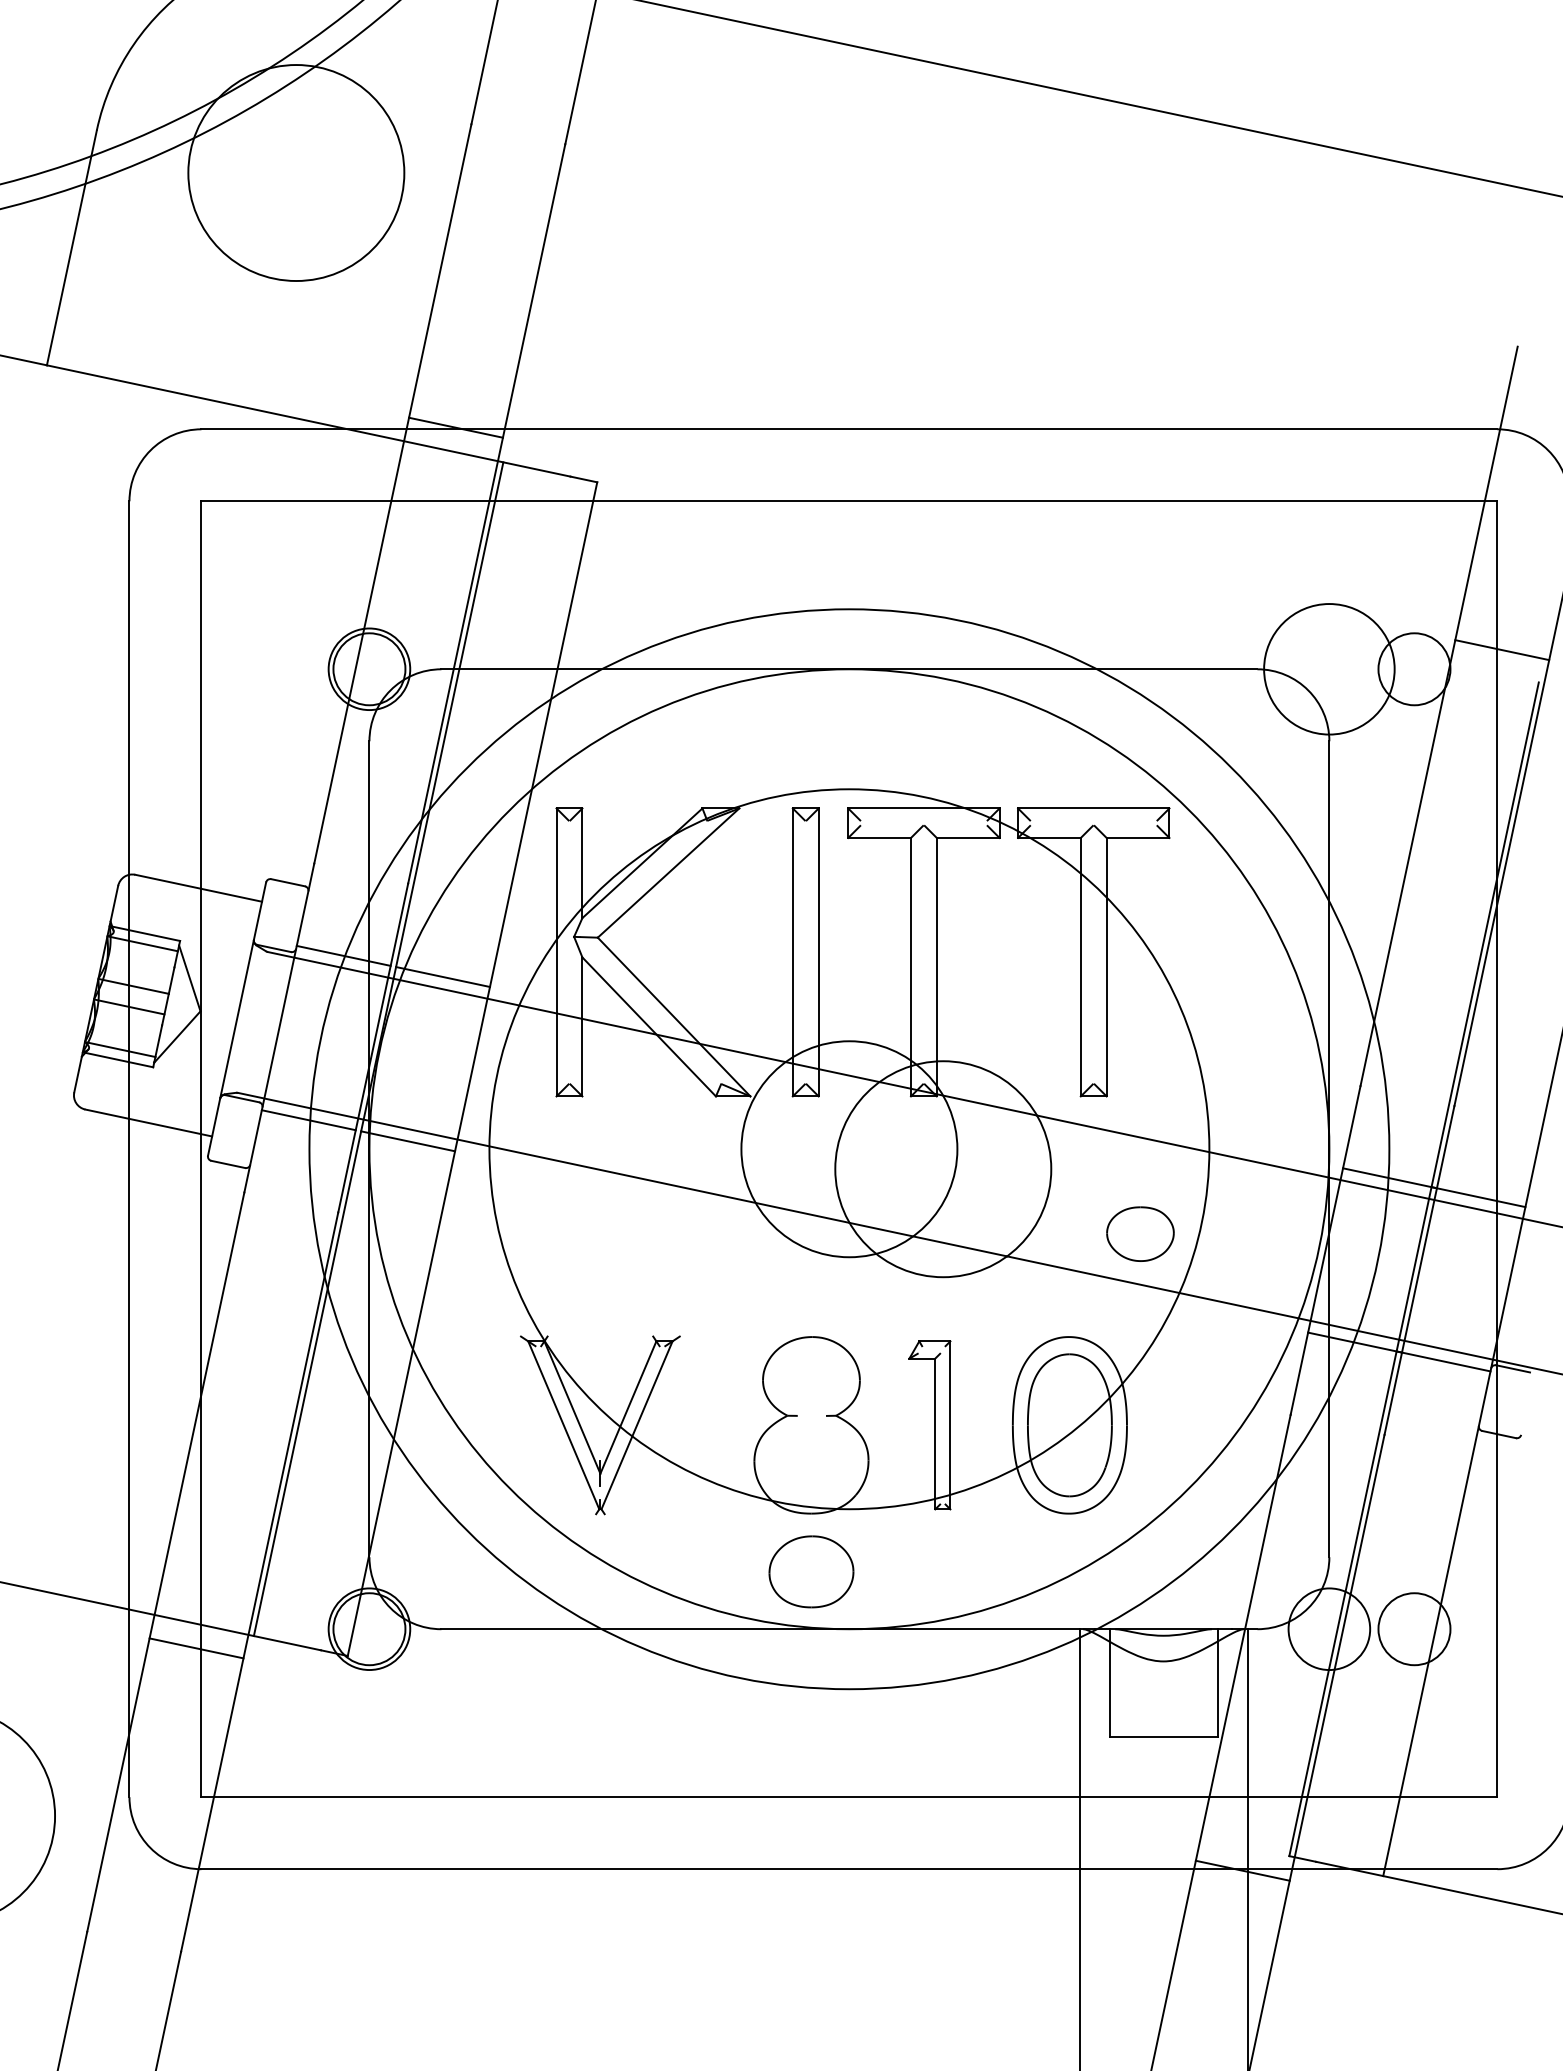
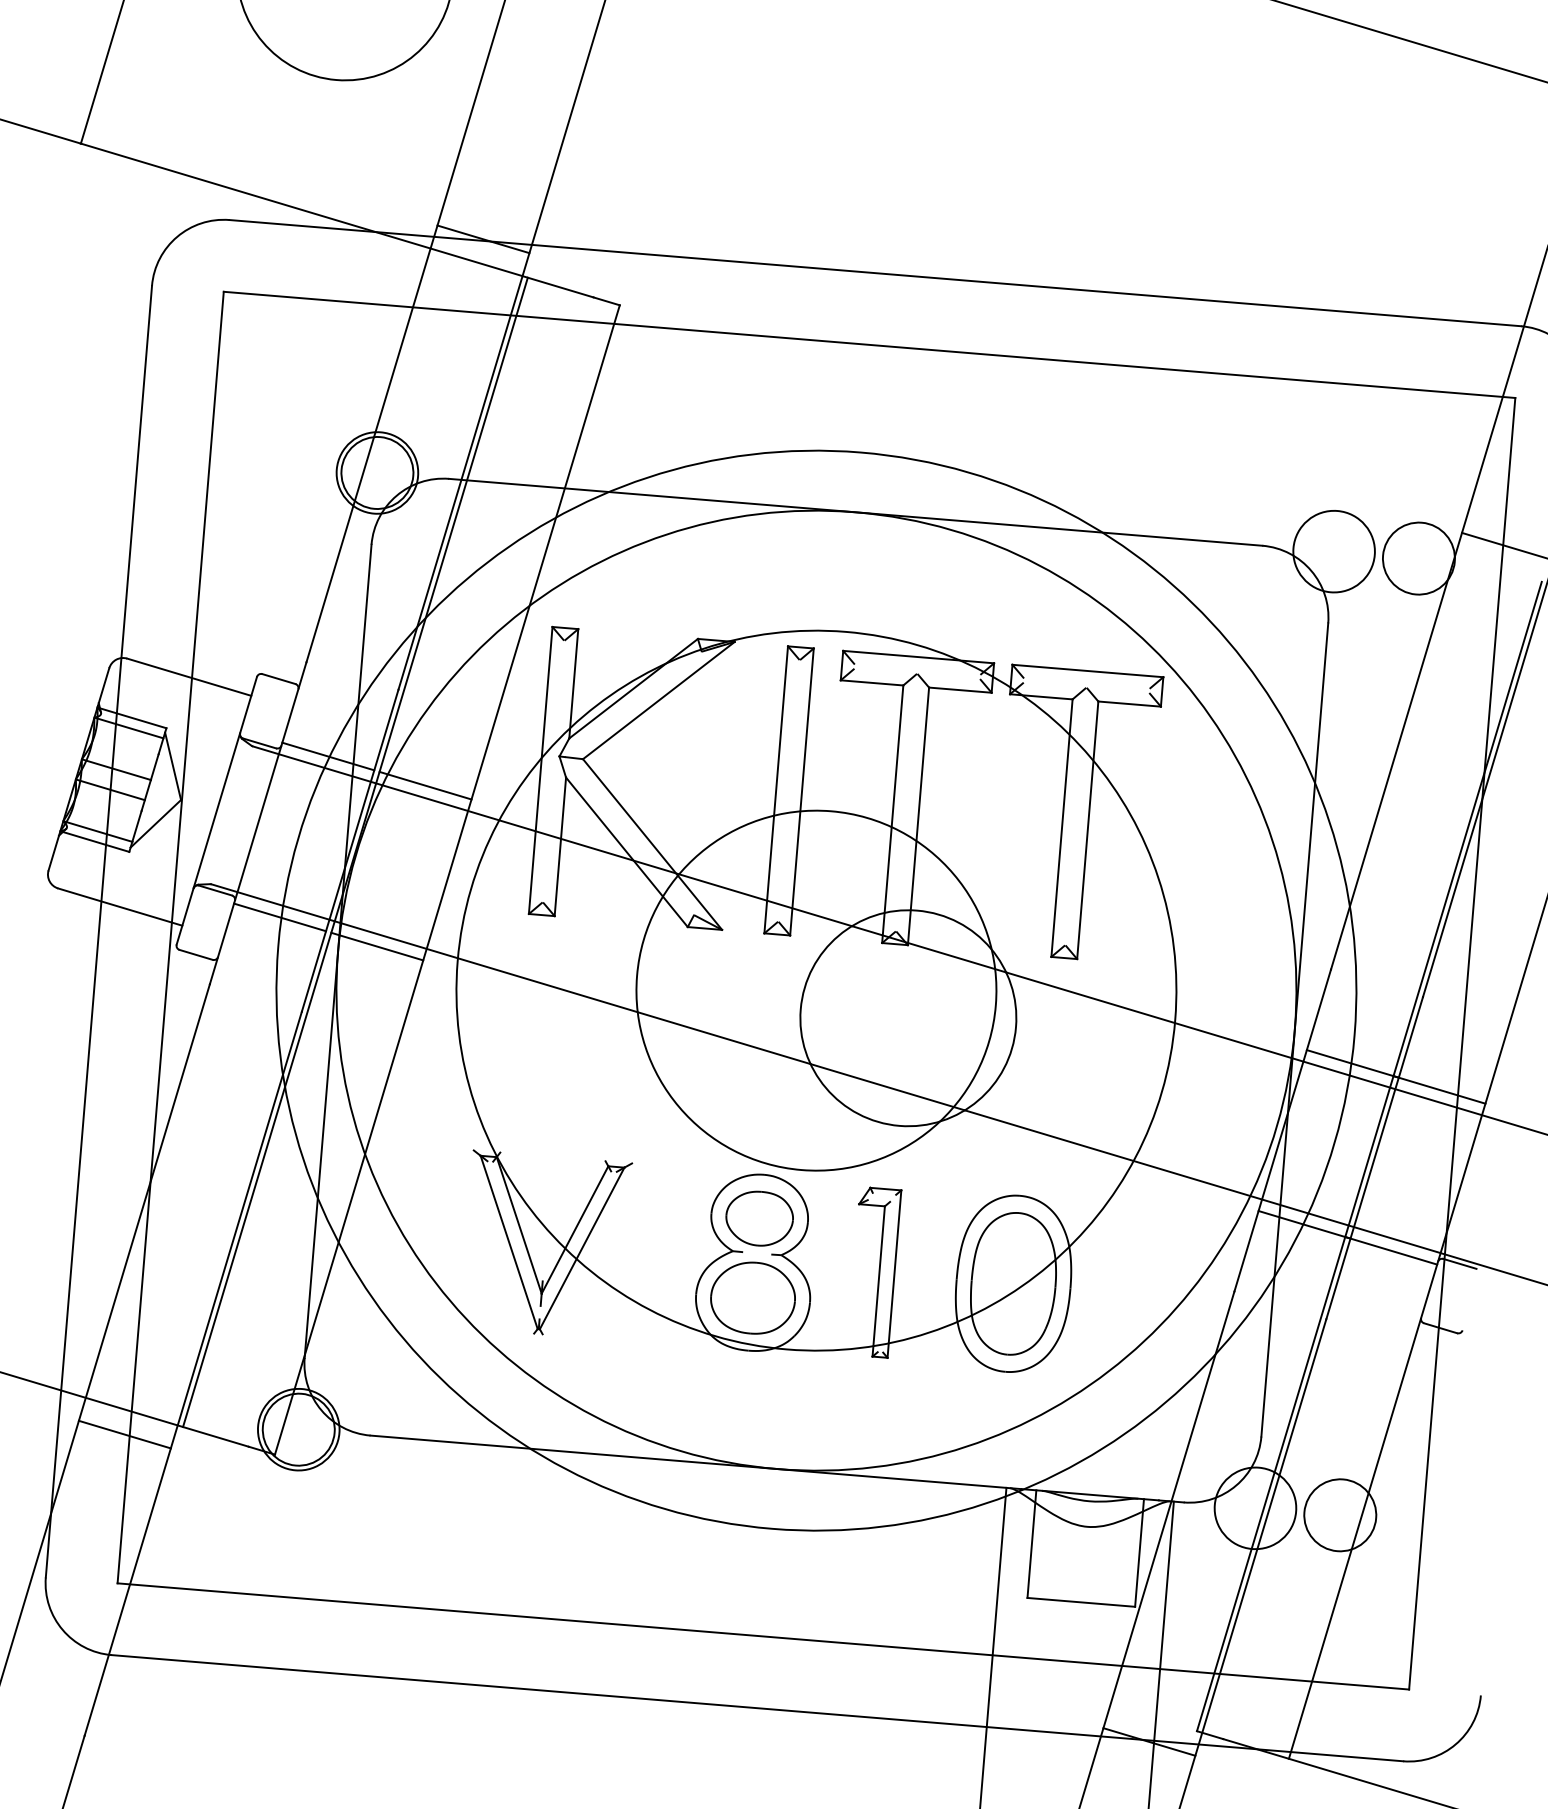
circle: (1329, 669) -> (1334, 551), size x0.62
circle: (849, 1149) -> (816, 990), size x1.67
part: (1140, 1233) -> (759, 1218), moved
part: (811, 1571) -> (753, 1297), moved

